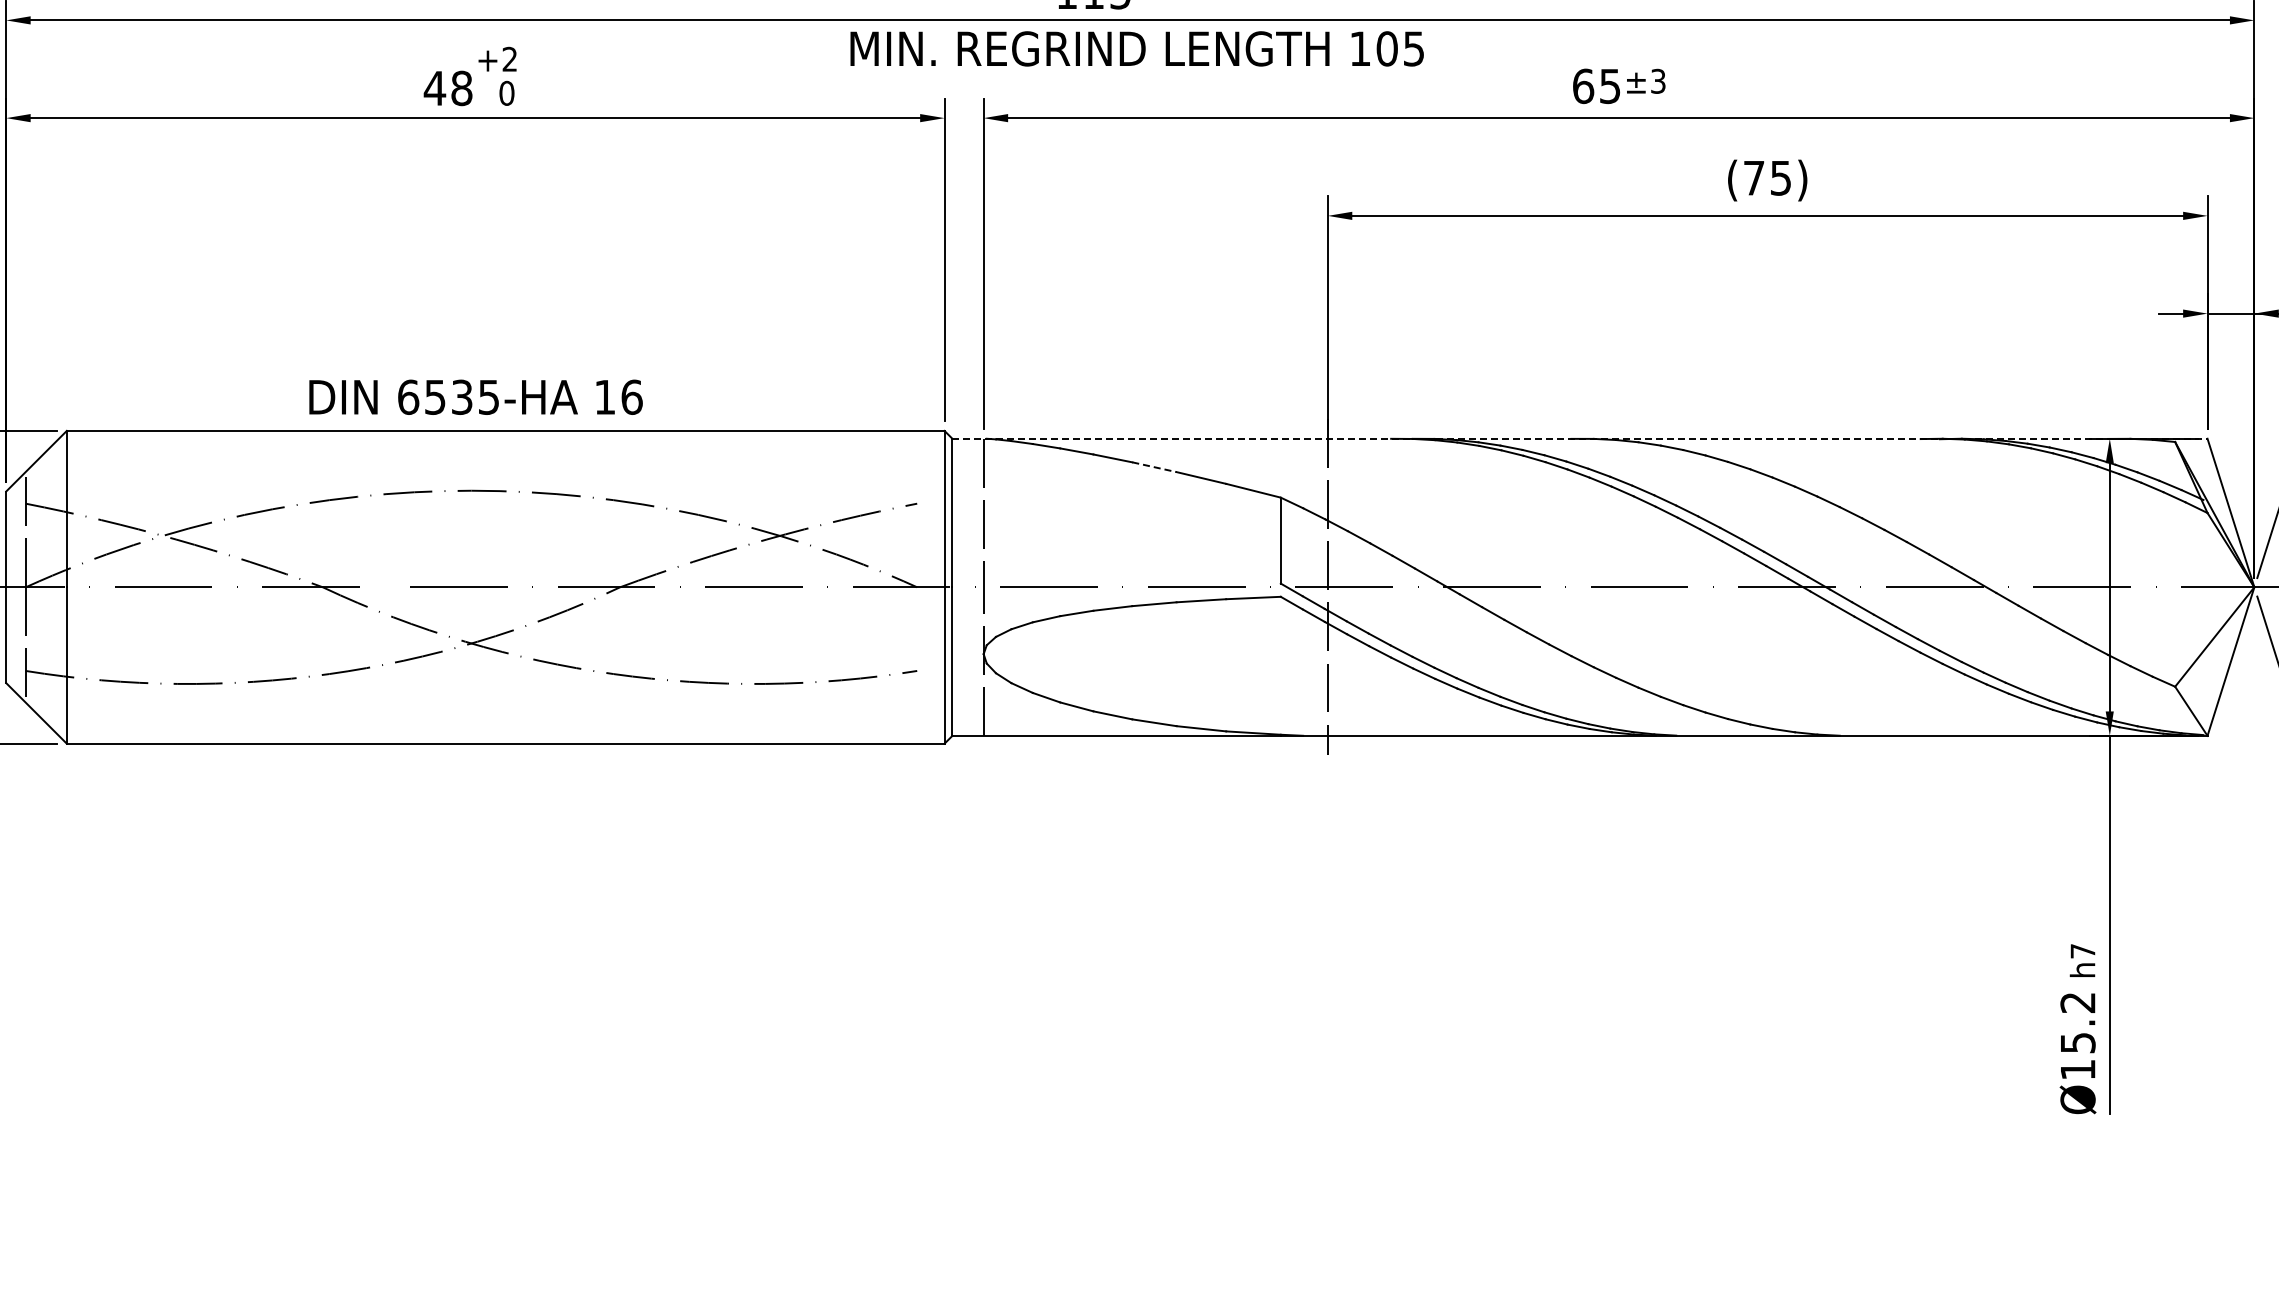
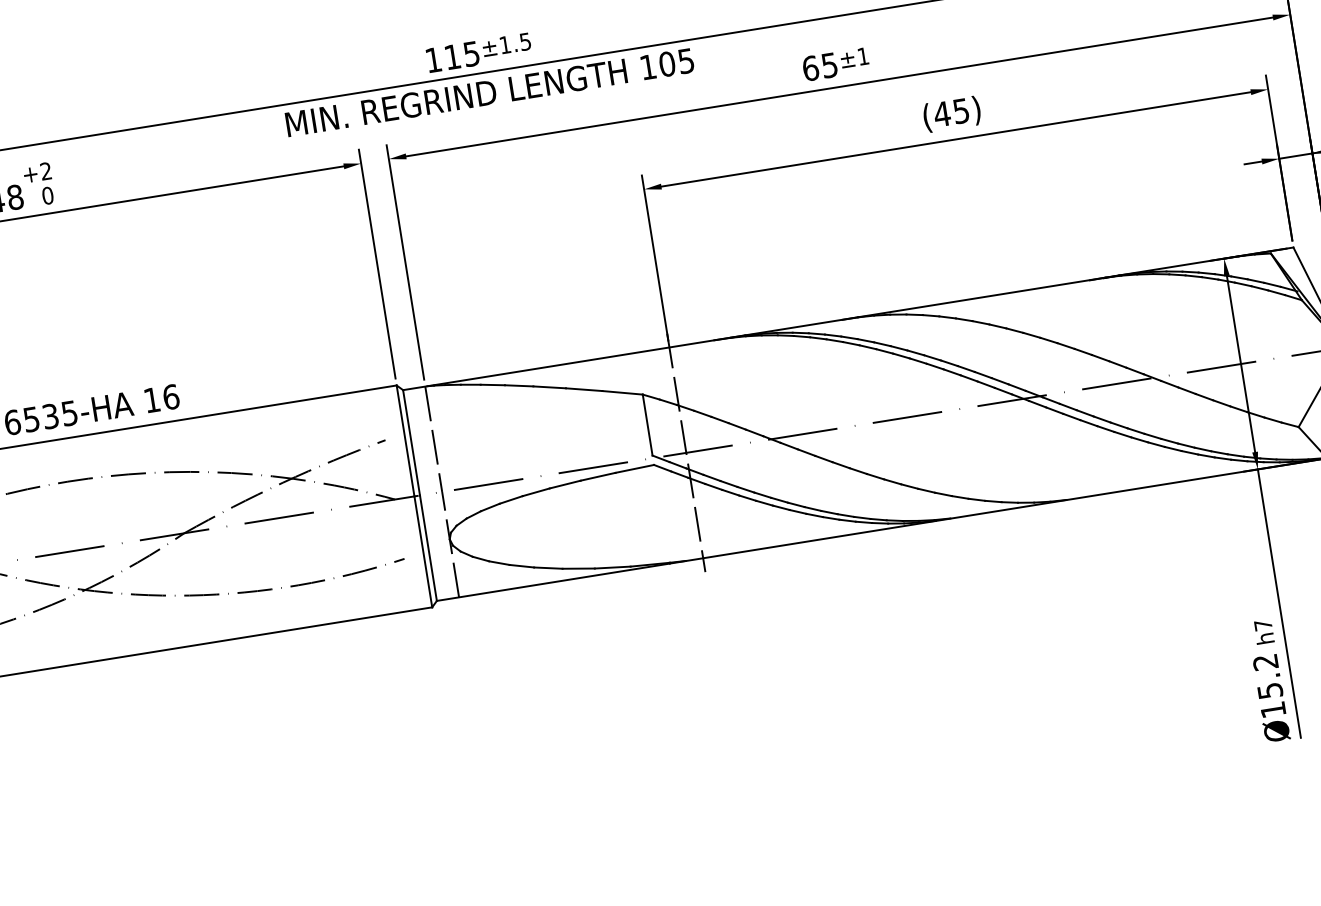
text: (1658, 80) -> (863, 55), ±3 -> ±1
text: (1754, 178) -> (942, 114), (75) -> (45)
line: (1579, 438) -> (847, 318), dashed -> solid
line: (1154, 467) -> (549, 387), dashed -> solid

